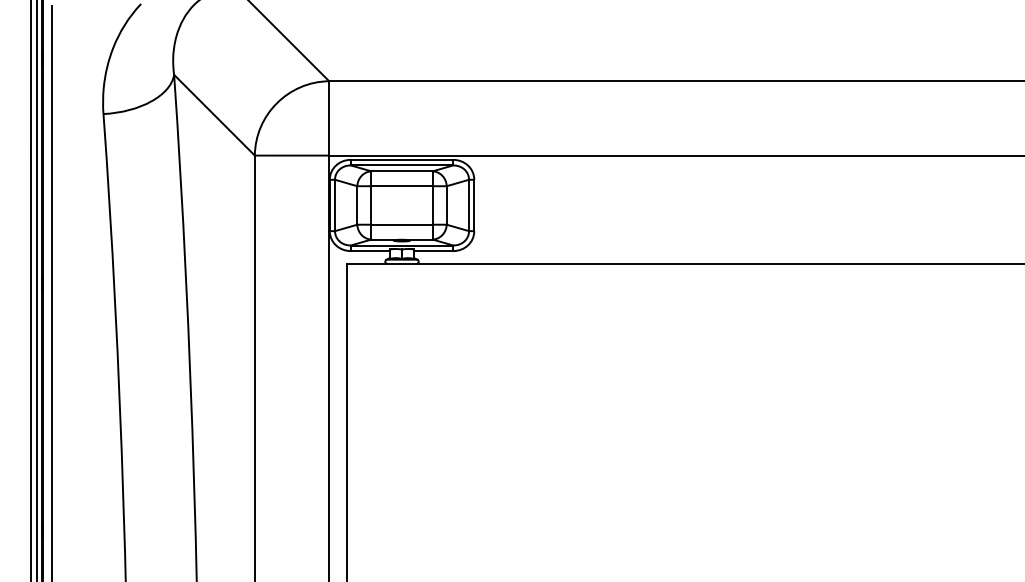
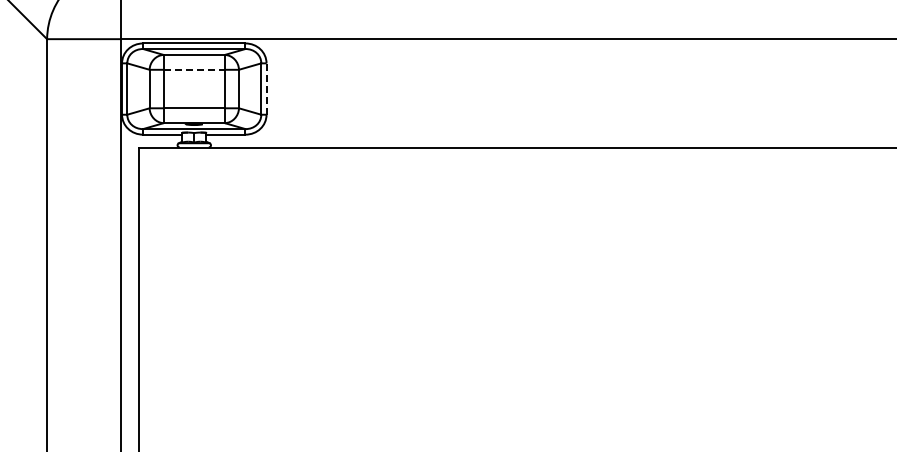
line: (402, 186) -> (194, 70), solid -> dashed
line: (474, 205) -> (266, 89), solid -> dashed

